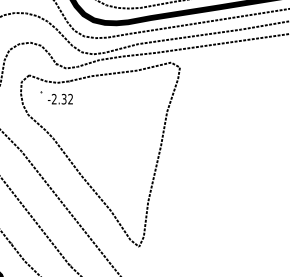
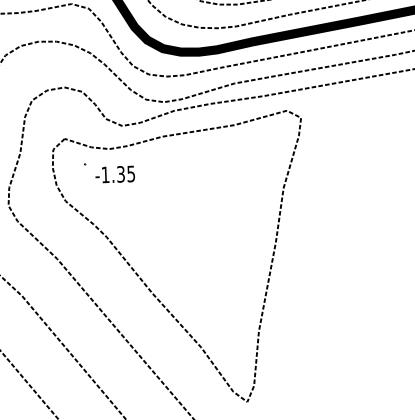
text: (61, 98) -> (116, 173), -2.32 -> -1.35

